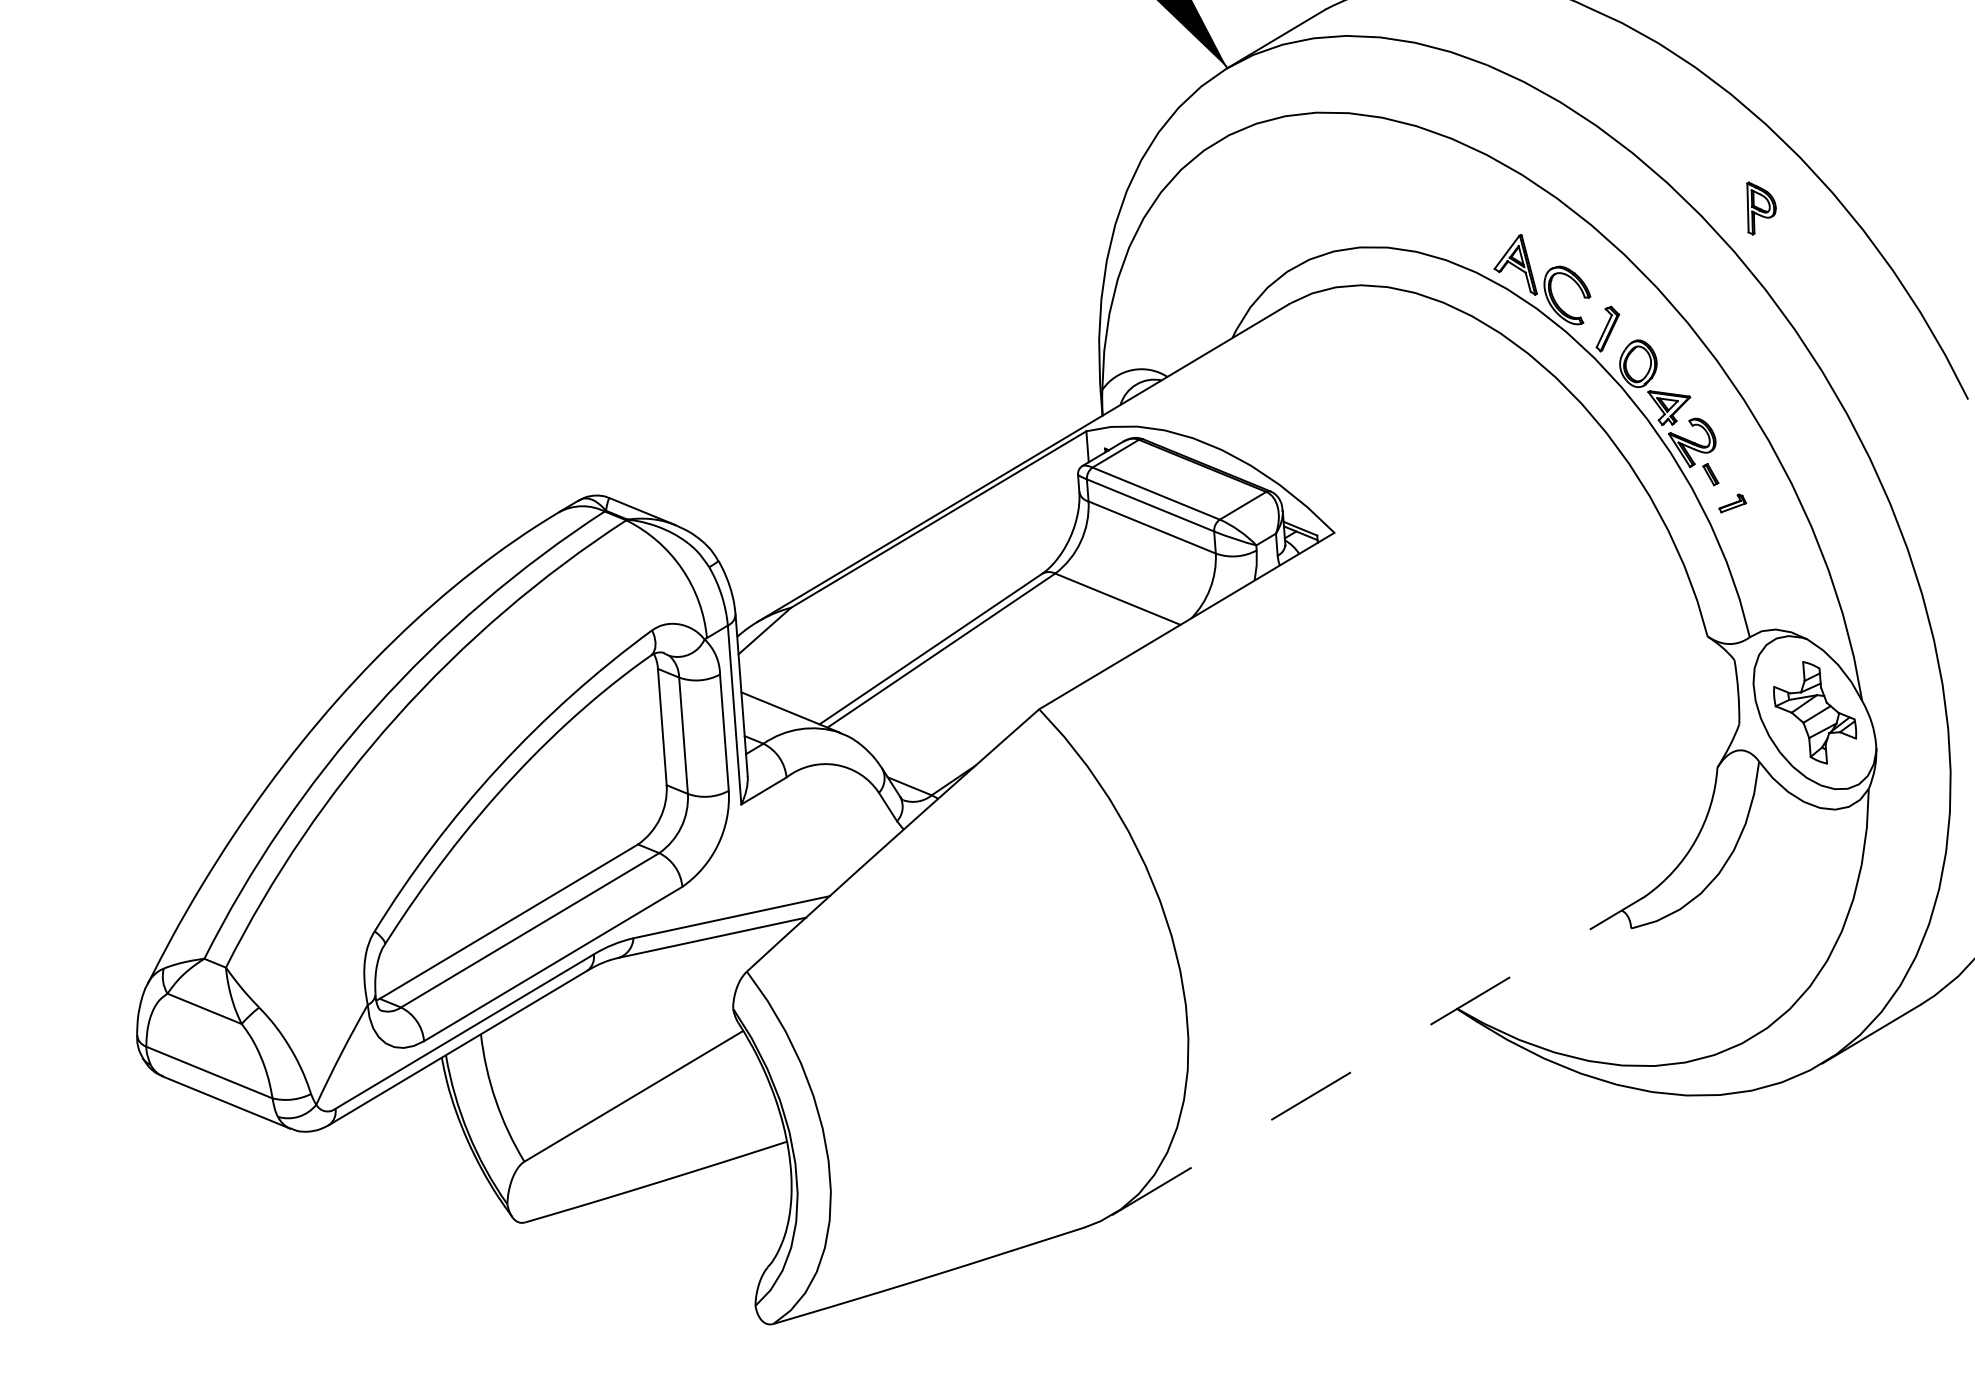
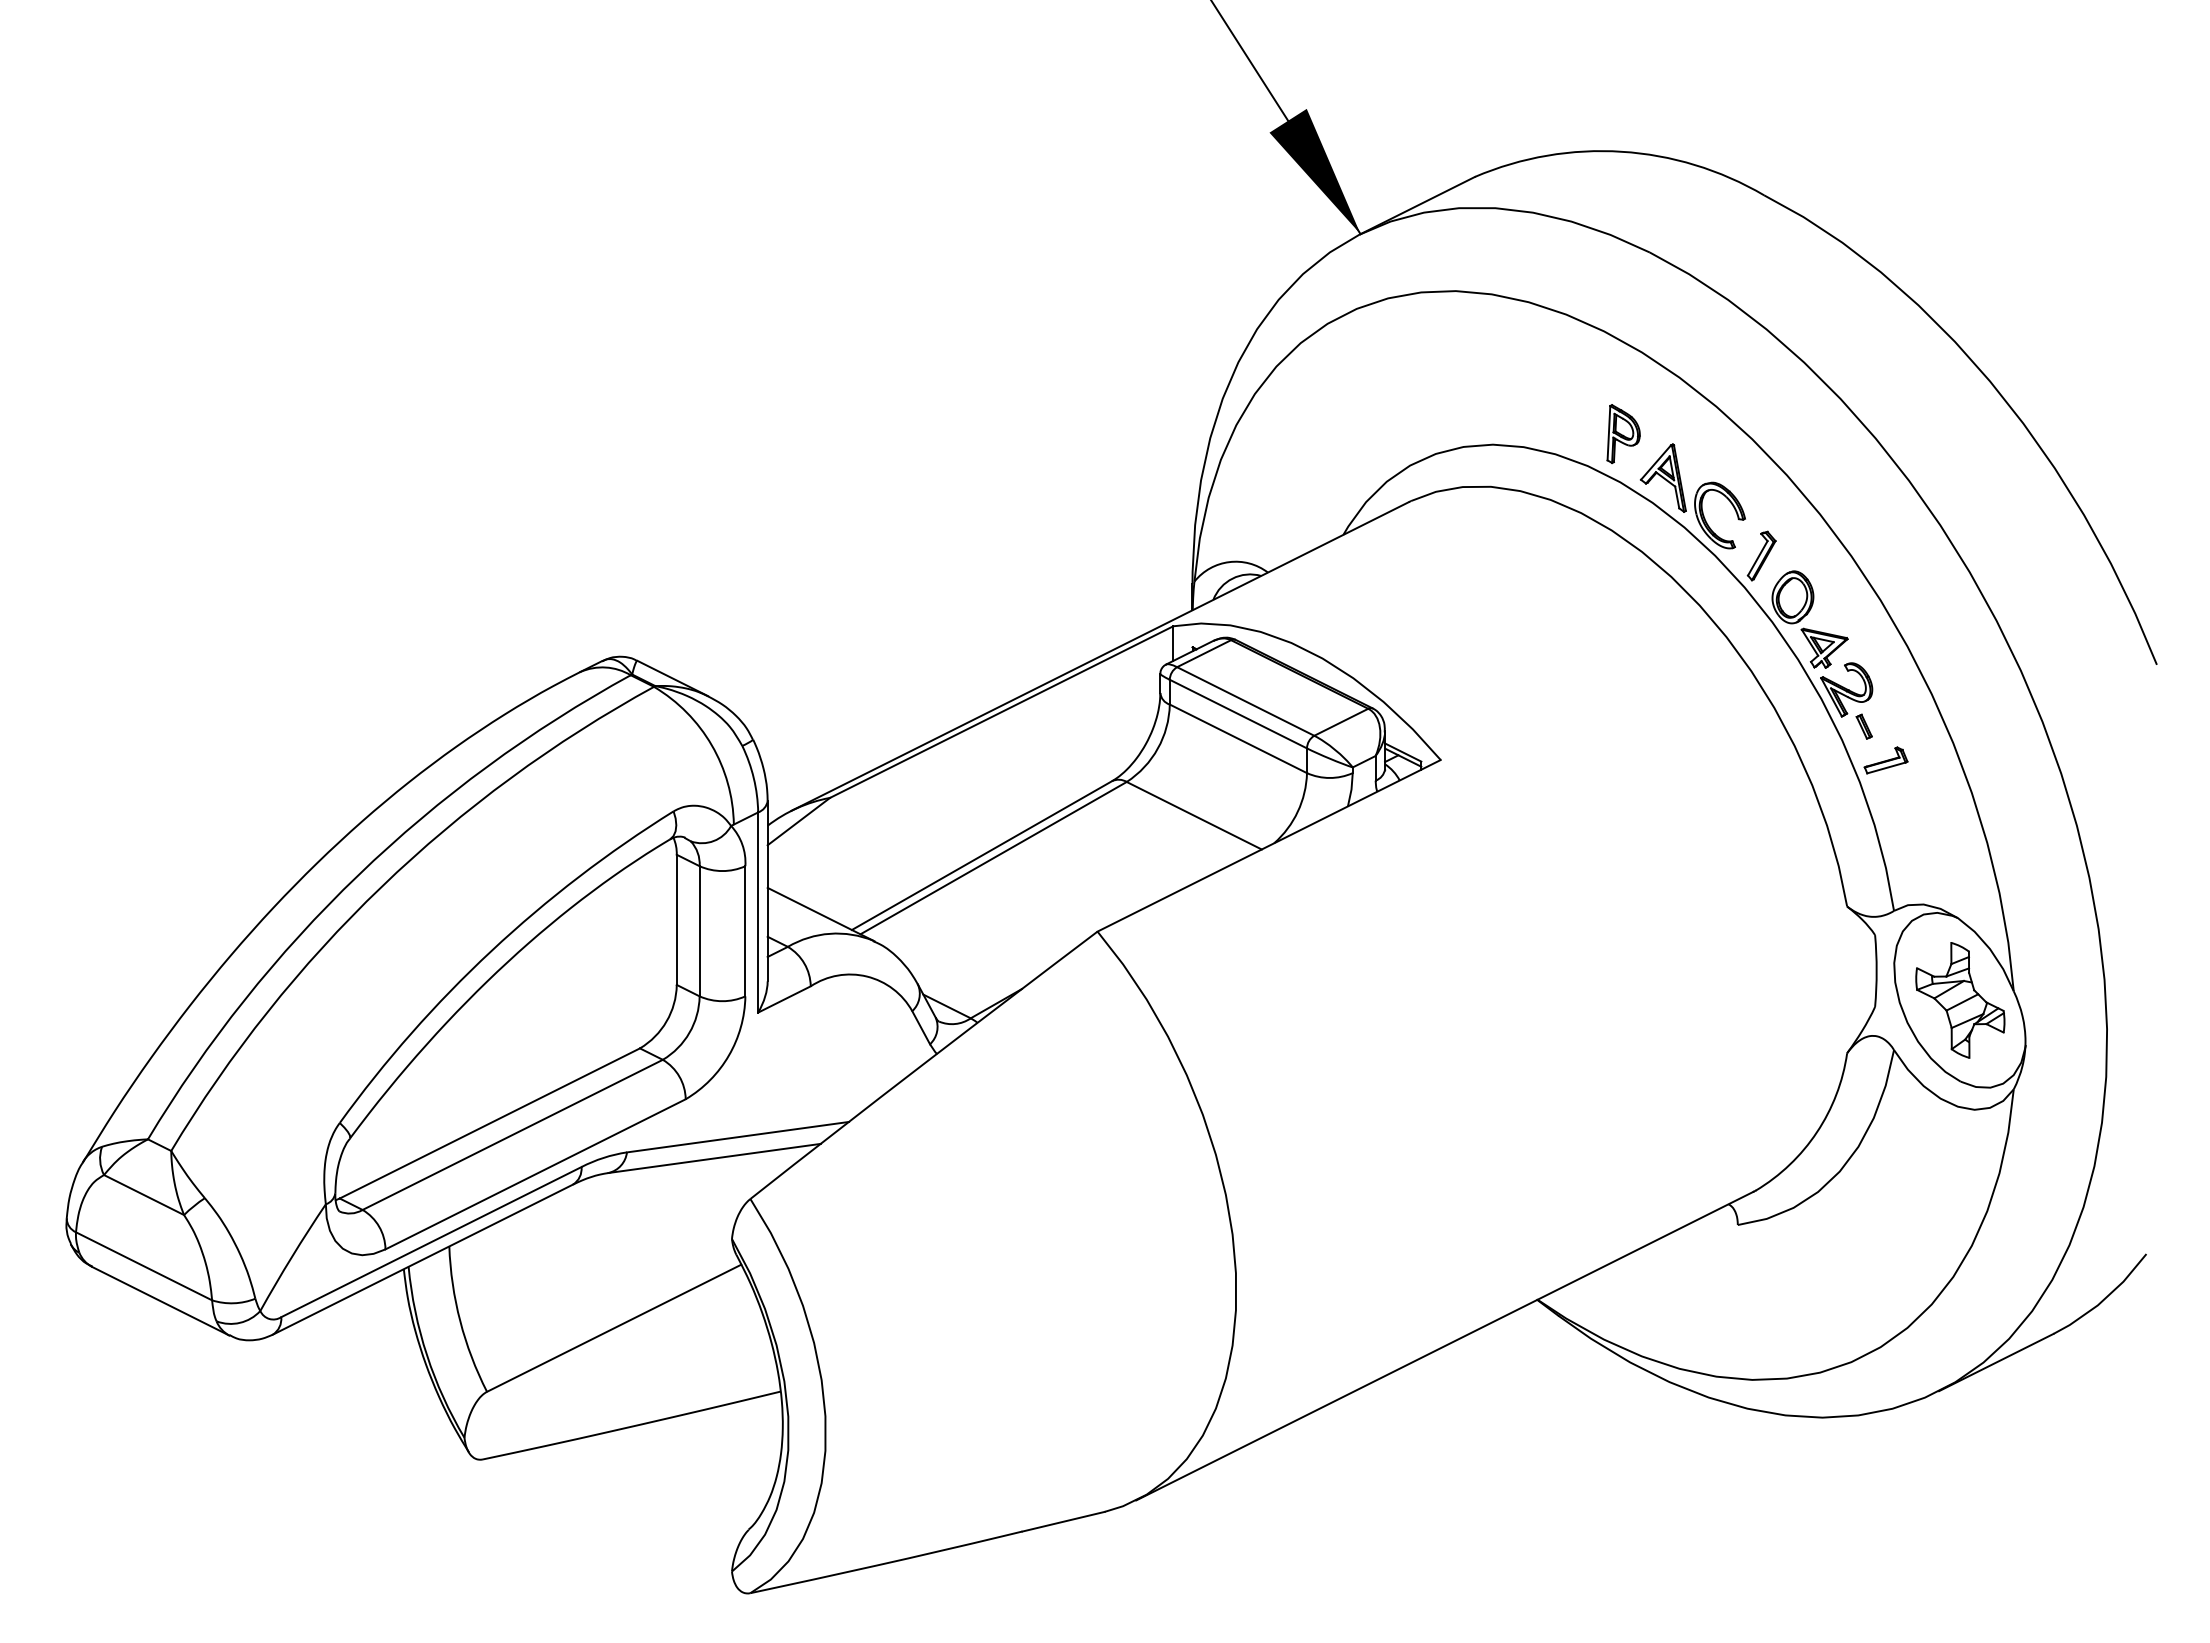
part: (1761, 208) -> (1623, 434), moved
part: (1732, 503) -> (1885, 760), size x1.43
line: (1378, 1055) -> (1445, 1345), dashed -> solid

